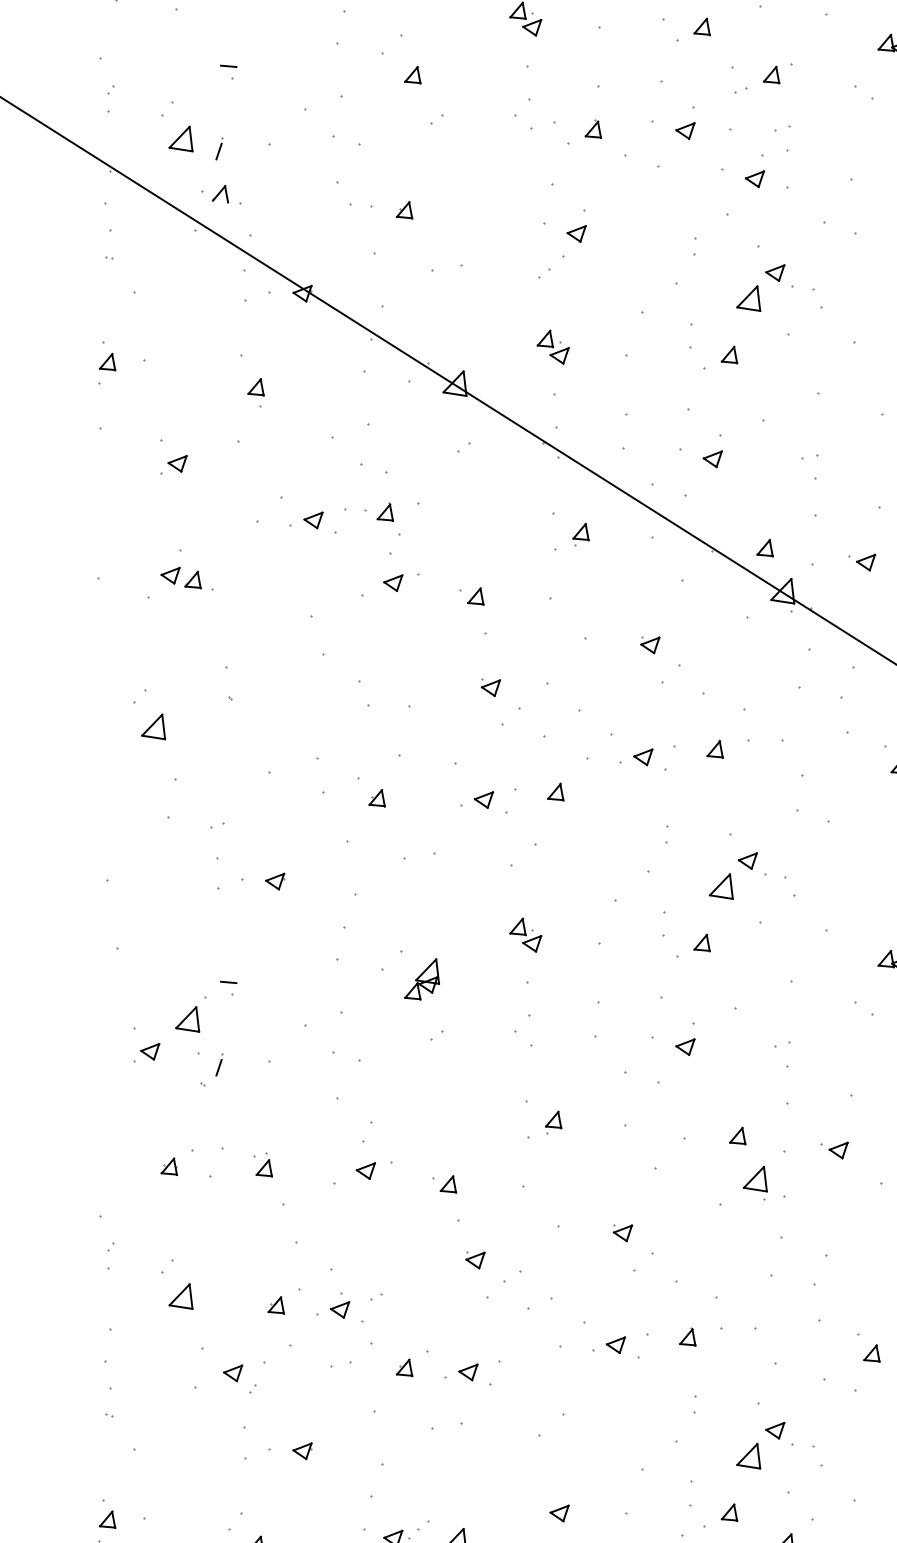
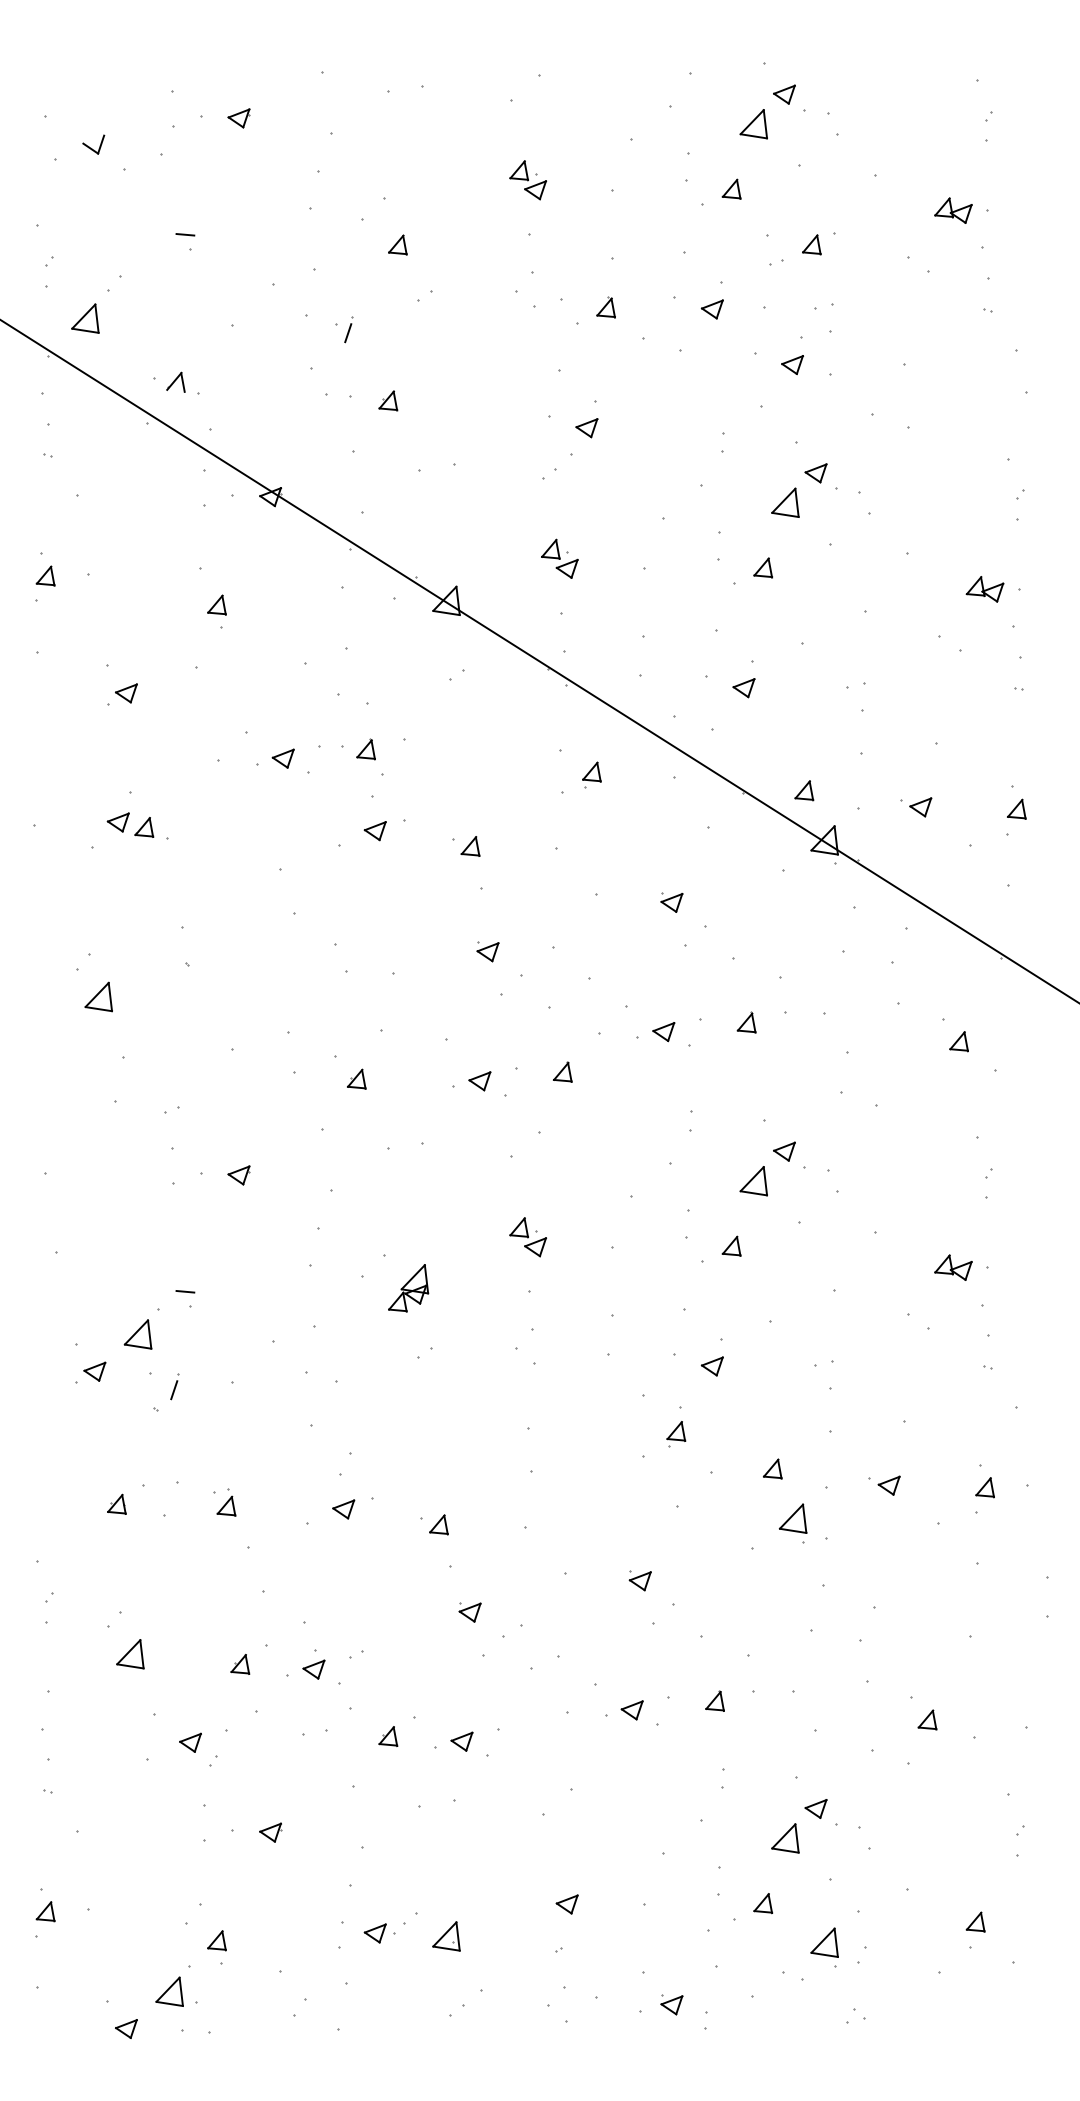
part: (181, 138) -> (85, 318), moved
part: (219, 148) -> (348, 329), moved
part: (553, 1122) -> (676, 1434), moved

